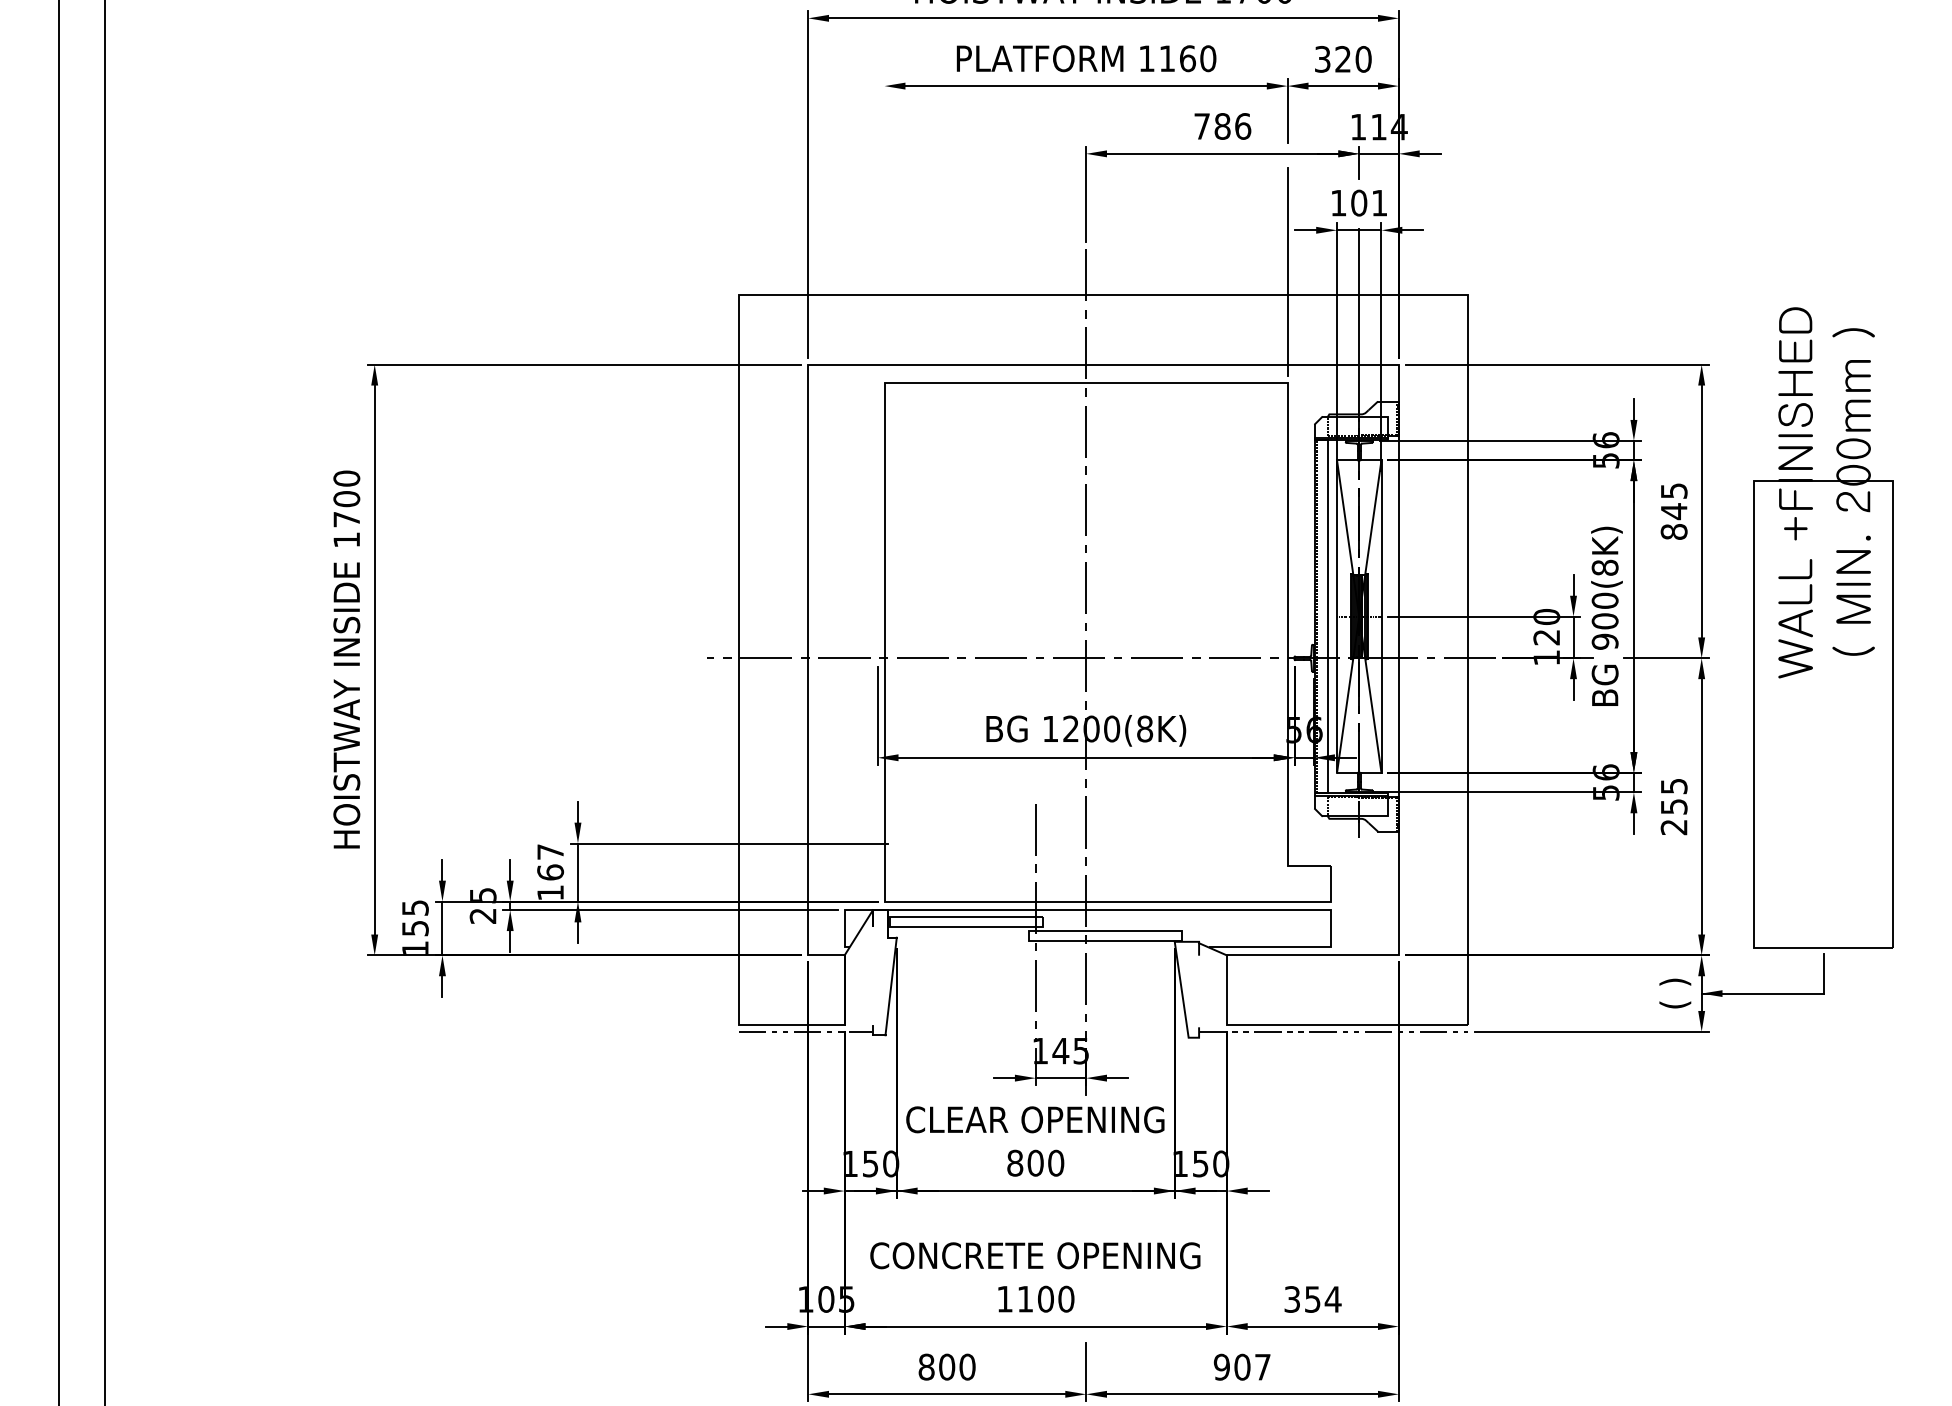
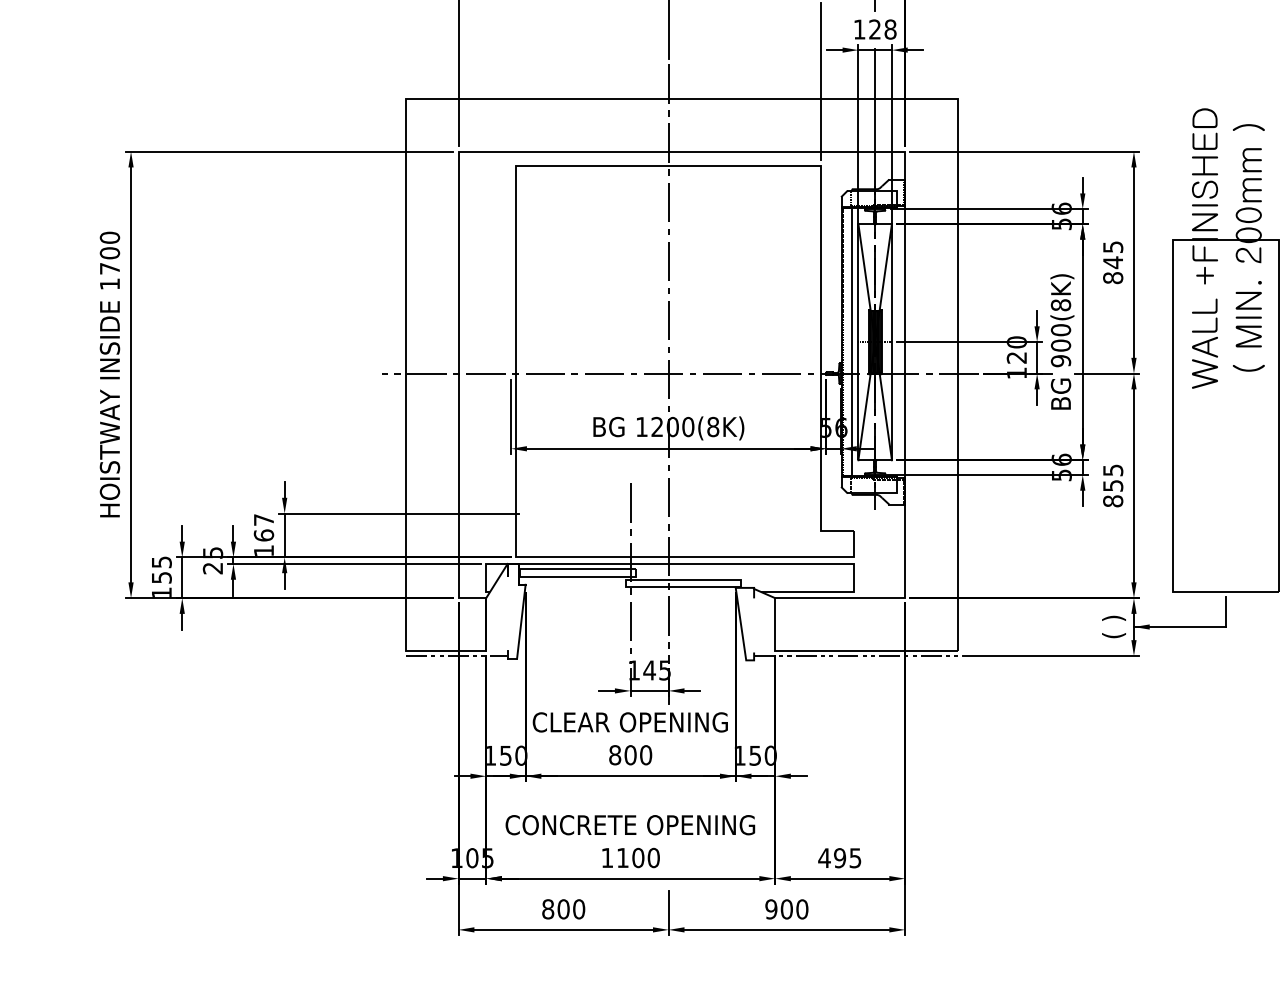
text: (1369, 202) -> (882, 29), 101 -> 128
text: (1673, 827) -> (1112, 501), 255 -> 855
text: (1312, 1299) -> (839, 858), 354 -> 495
text: (1262, 1366) -> (802, 908), 907 -> 900

